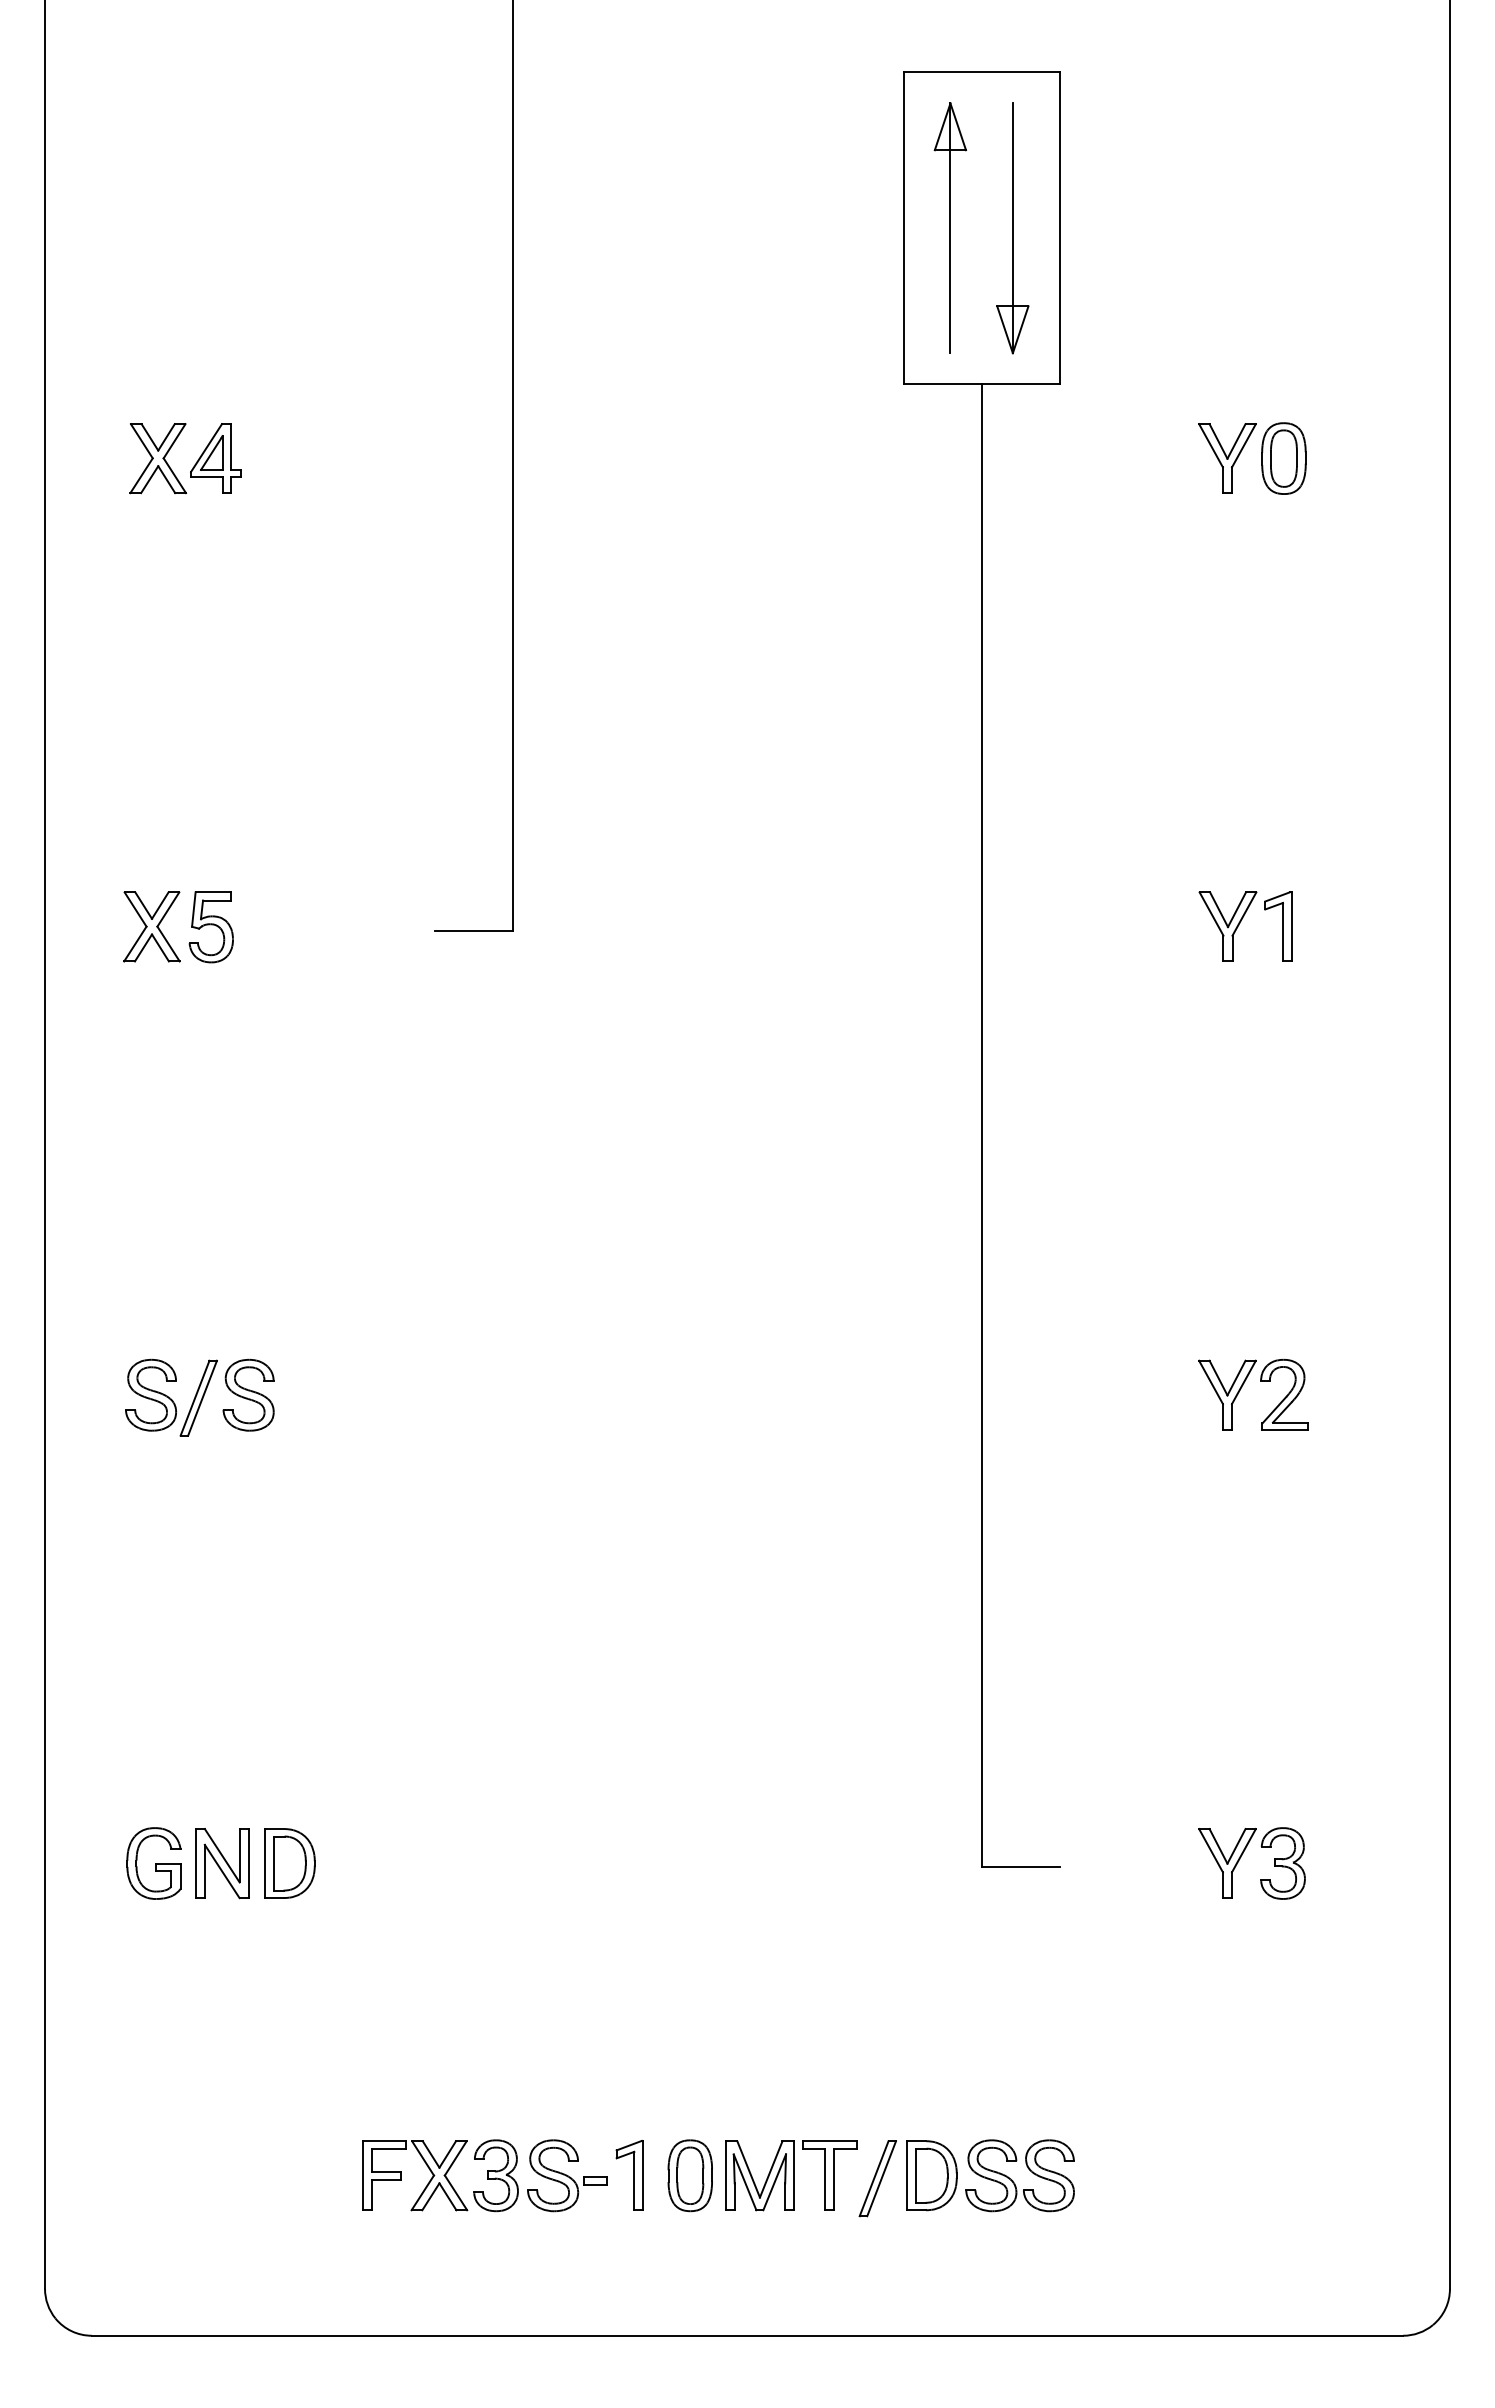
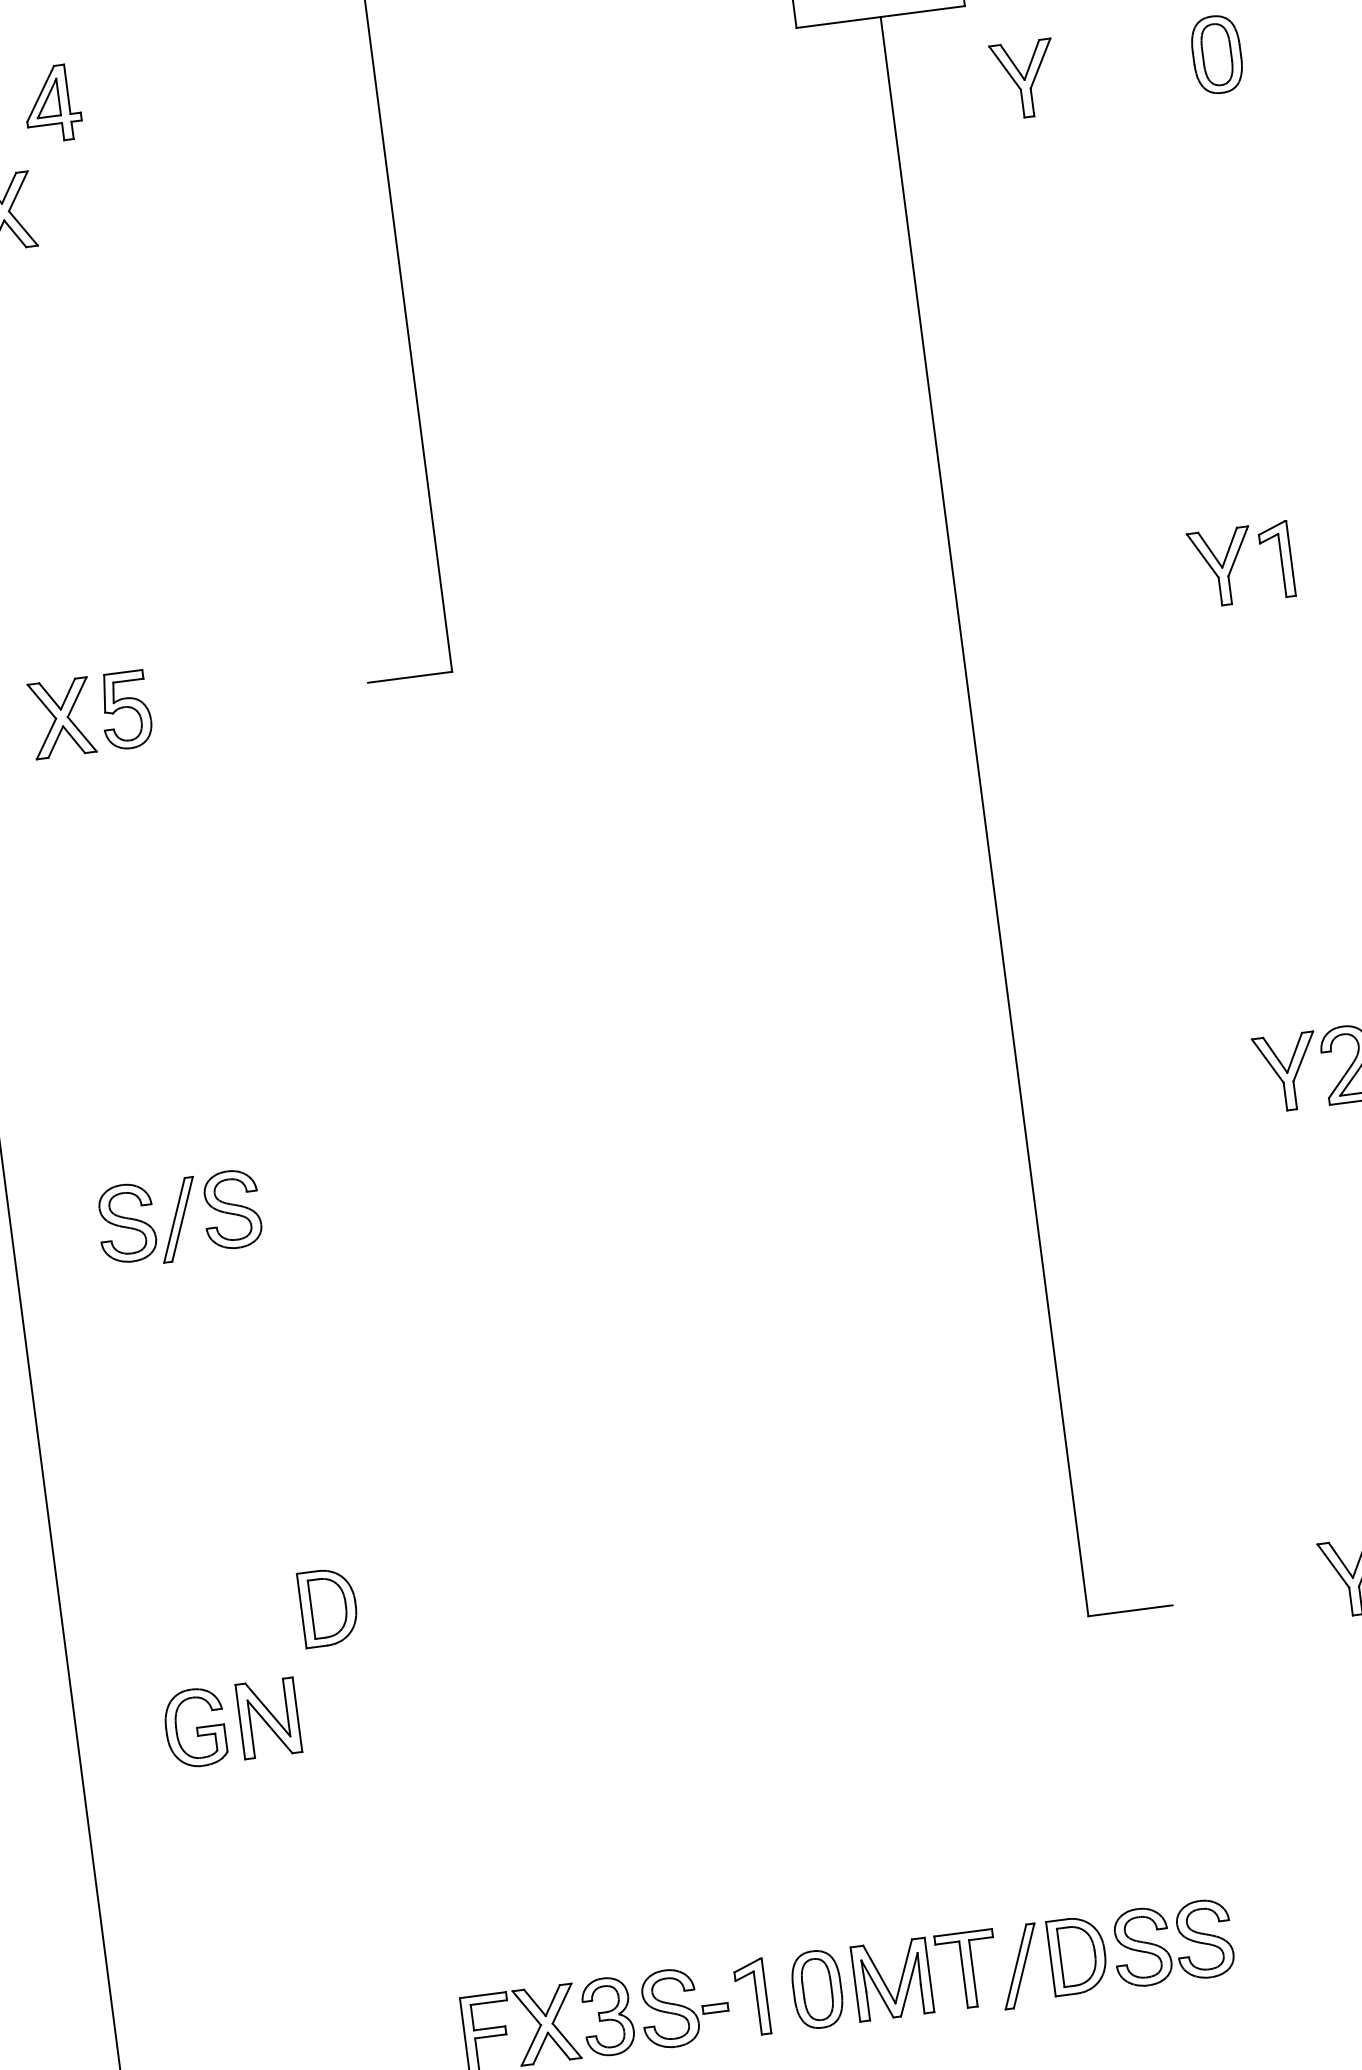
part: (215, 458) -> (51, 103), moved
part: (1227, 458) -> (1024, 79), moved
part: (289, 1863) -> (328, 1607), moved

